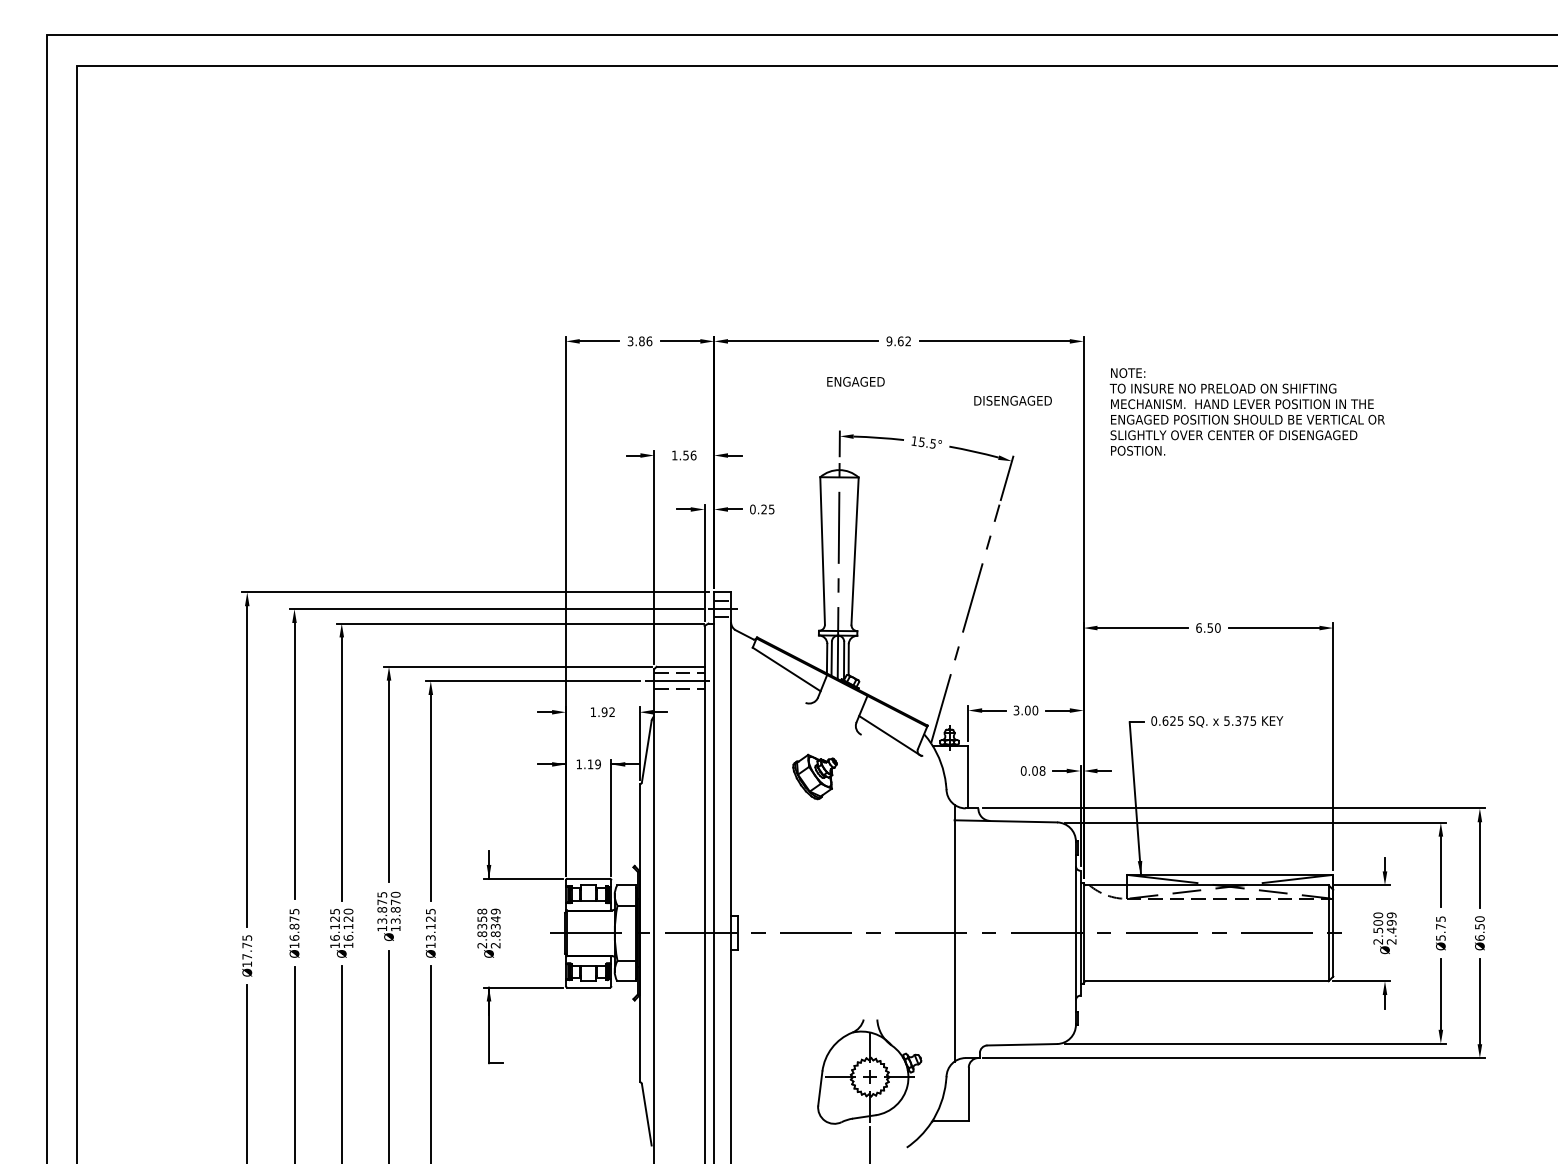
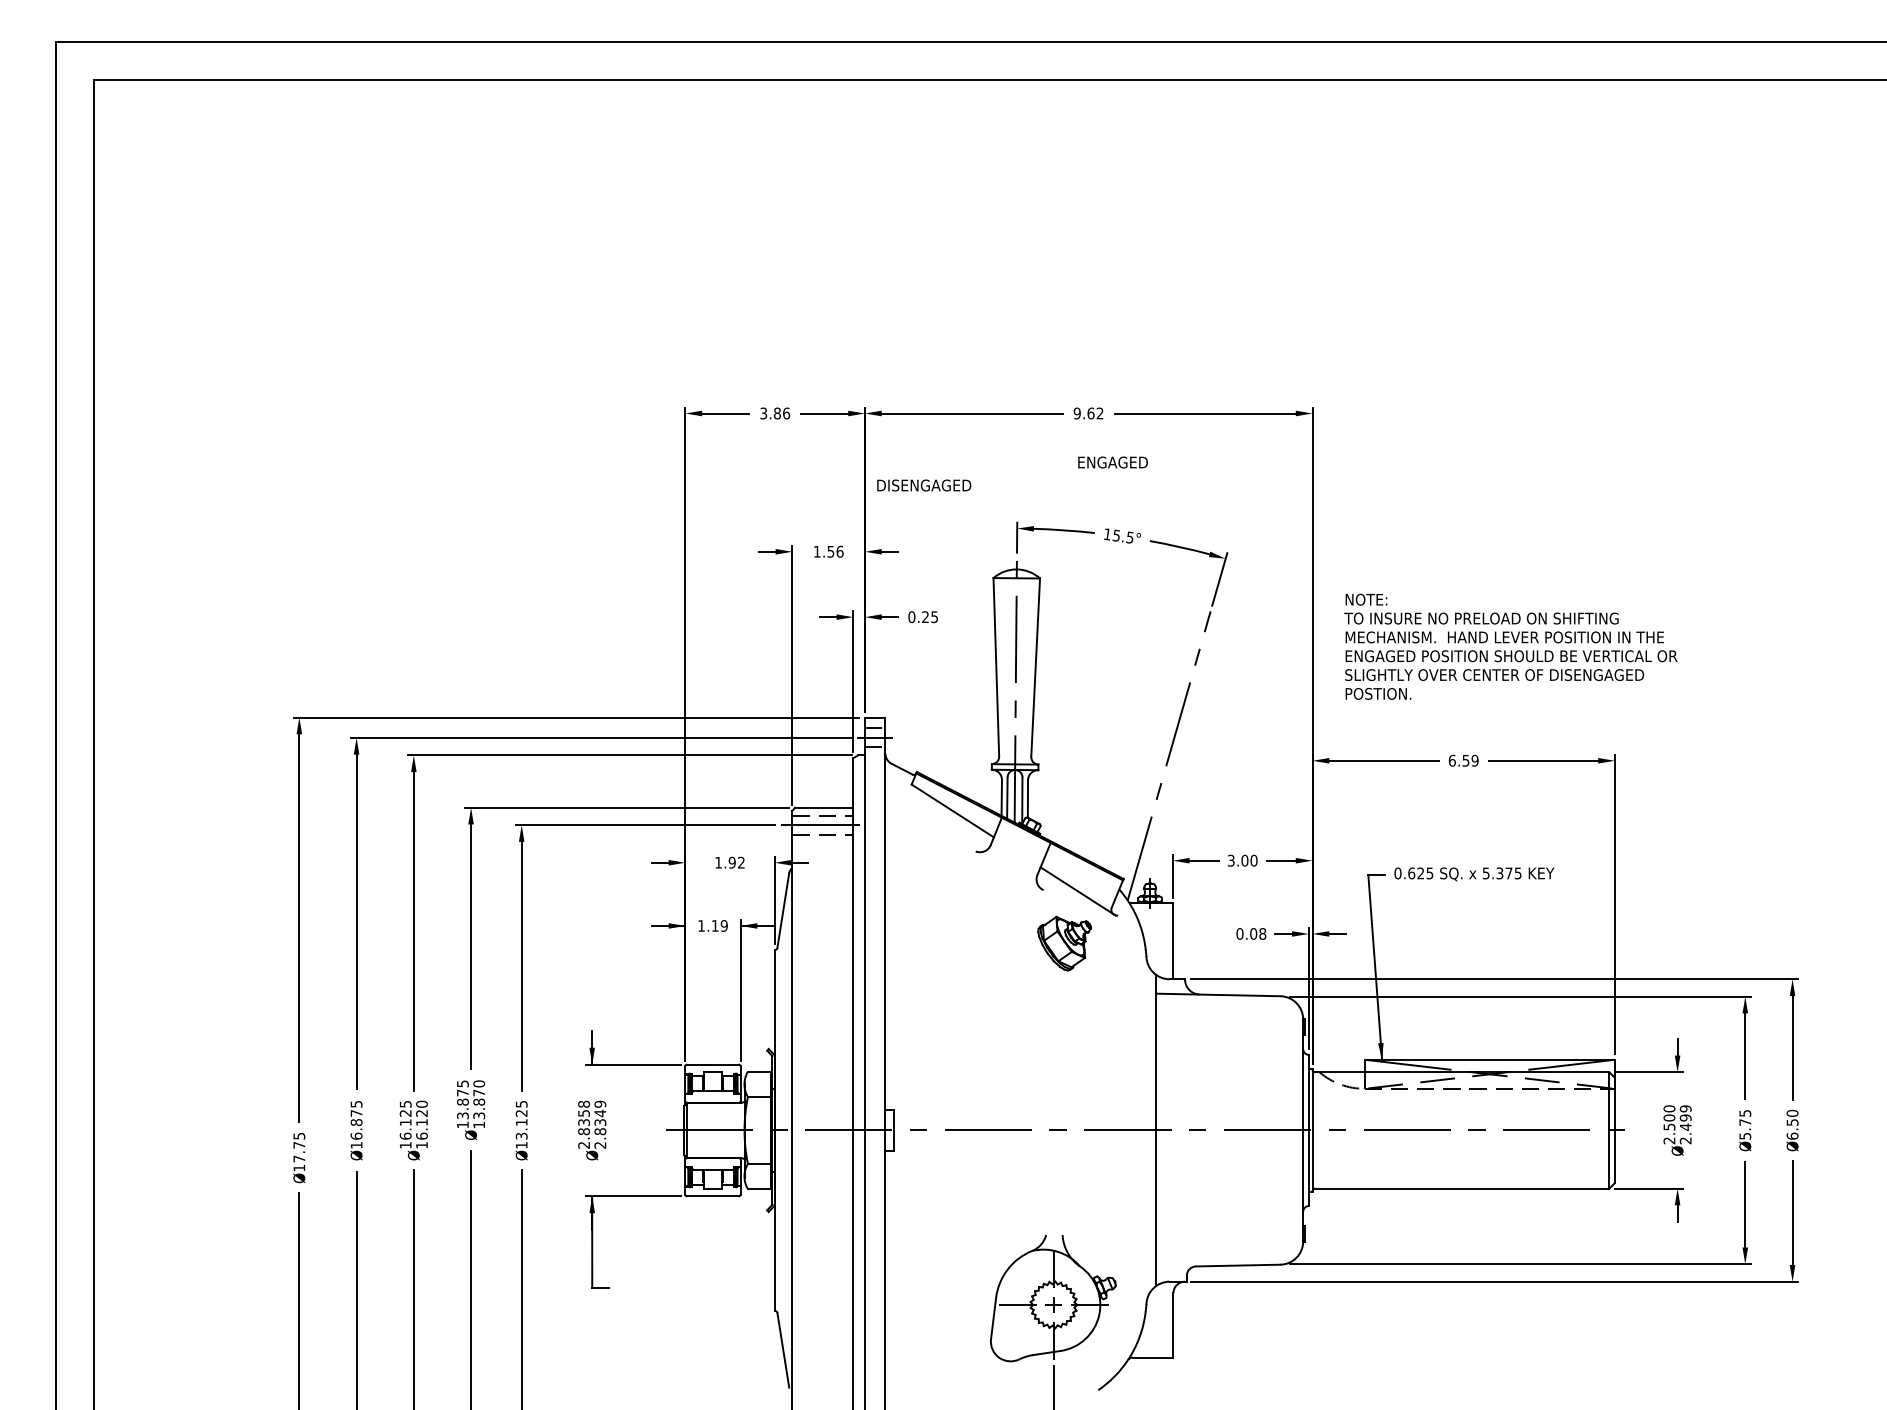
text: (855, 381) -> (1112, 462), moved
text: (1012, 400) -> (923, 485), moved
text: (1246, 411) -> (1509, 646), moved
text: (1217, 627) -> (1474, 760), 6.50 -> 6.59
part: (814, 776) -> (1064, 943), moved

